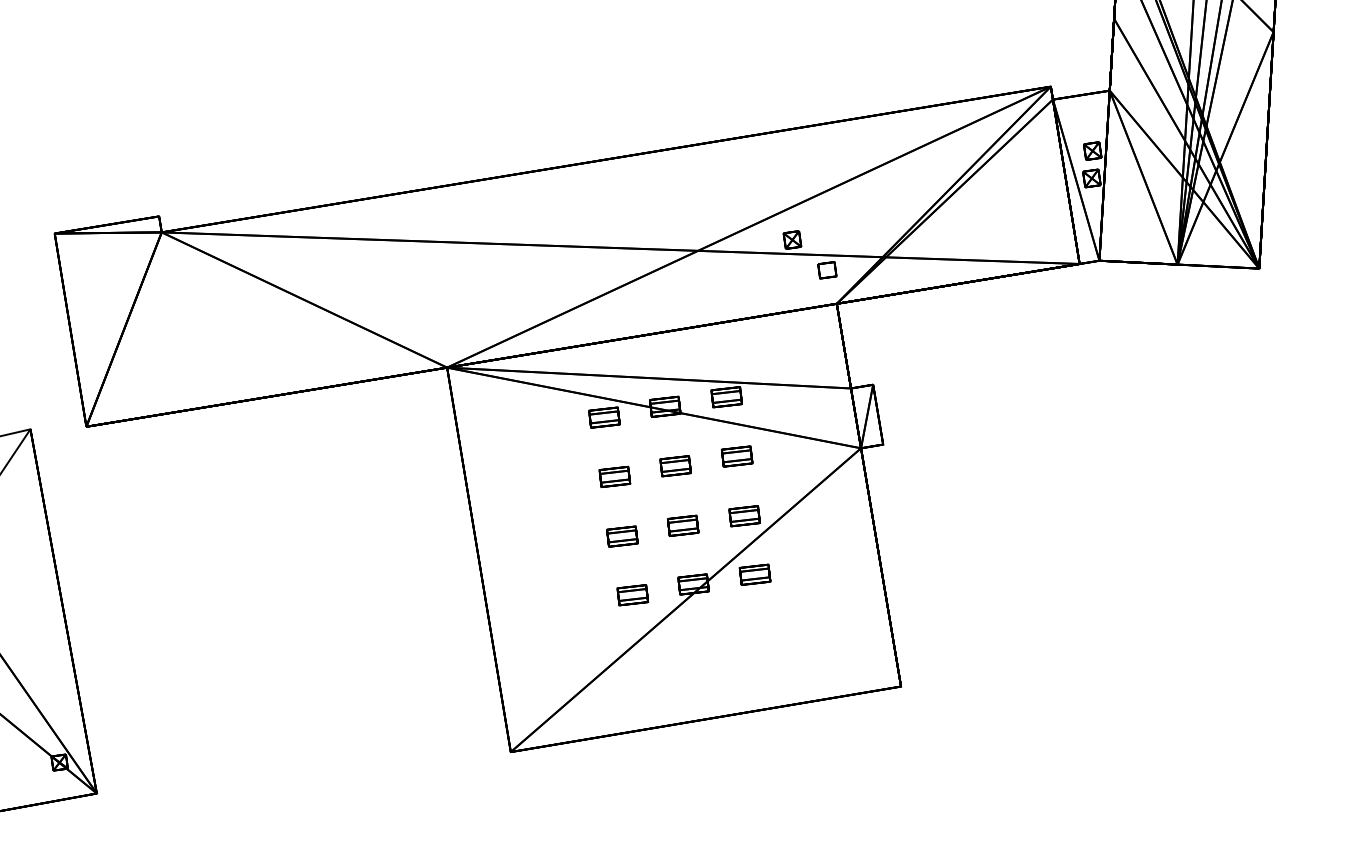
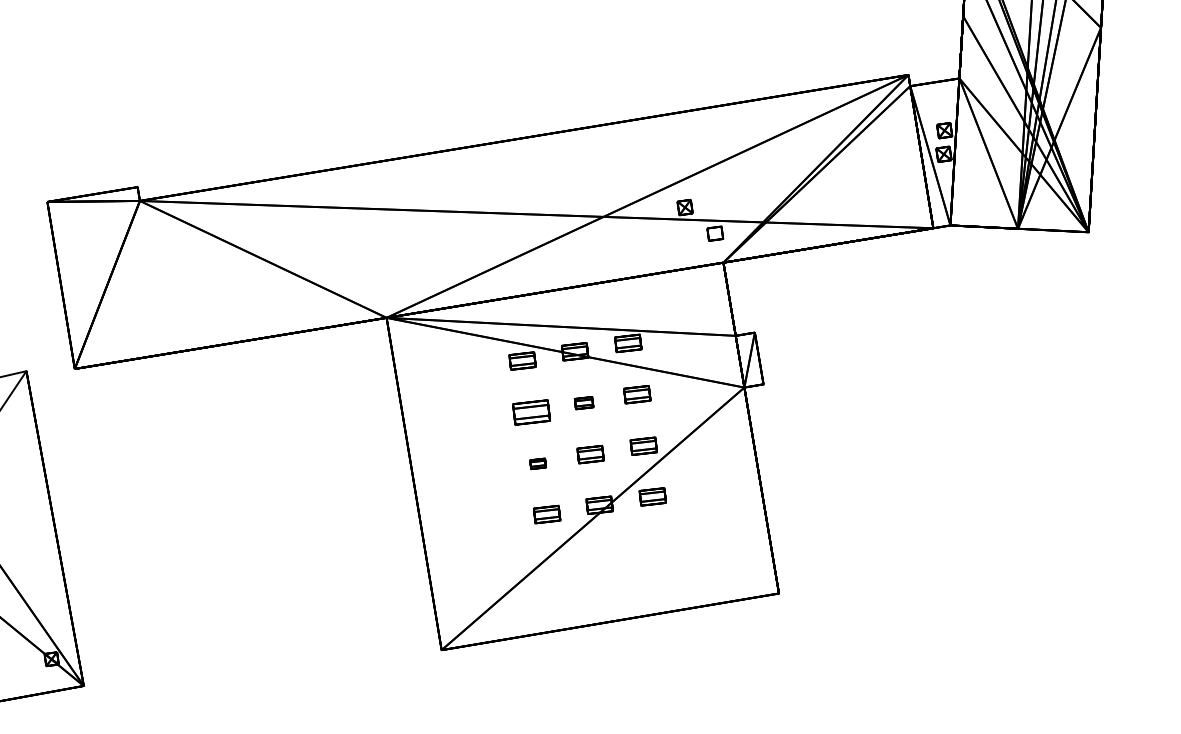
part: (675, 466) -> (584, 403), size x0.7
part: (614, 476) -> (531, 411), size x1.4
part: (622, 536) -> (538, 463), size x0.6

